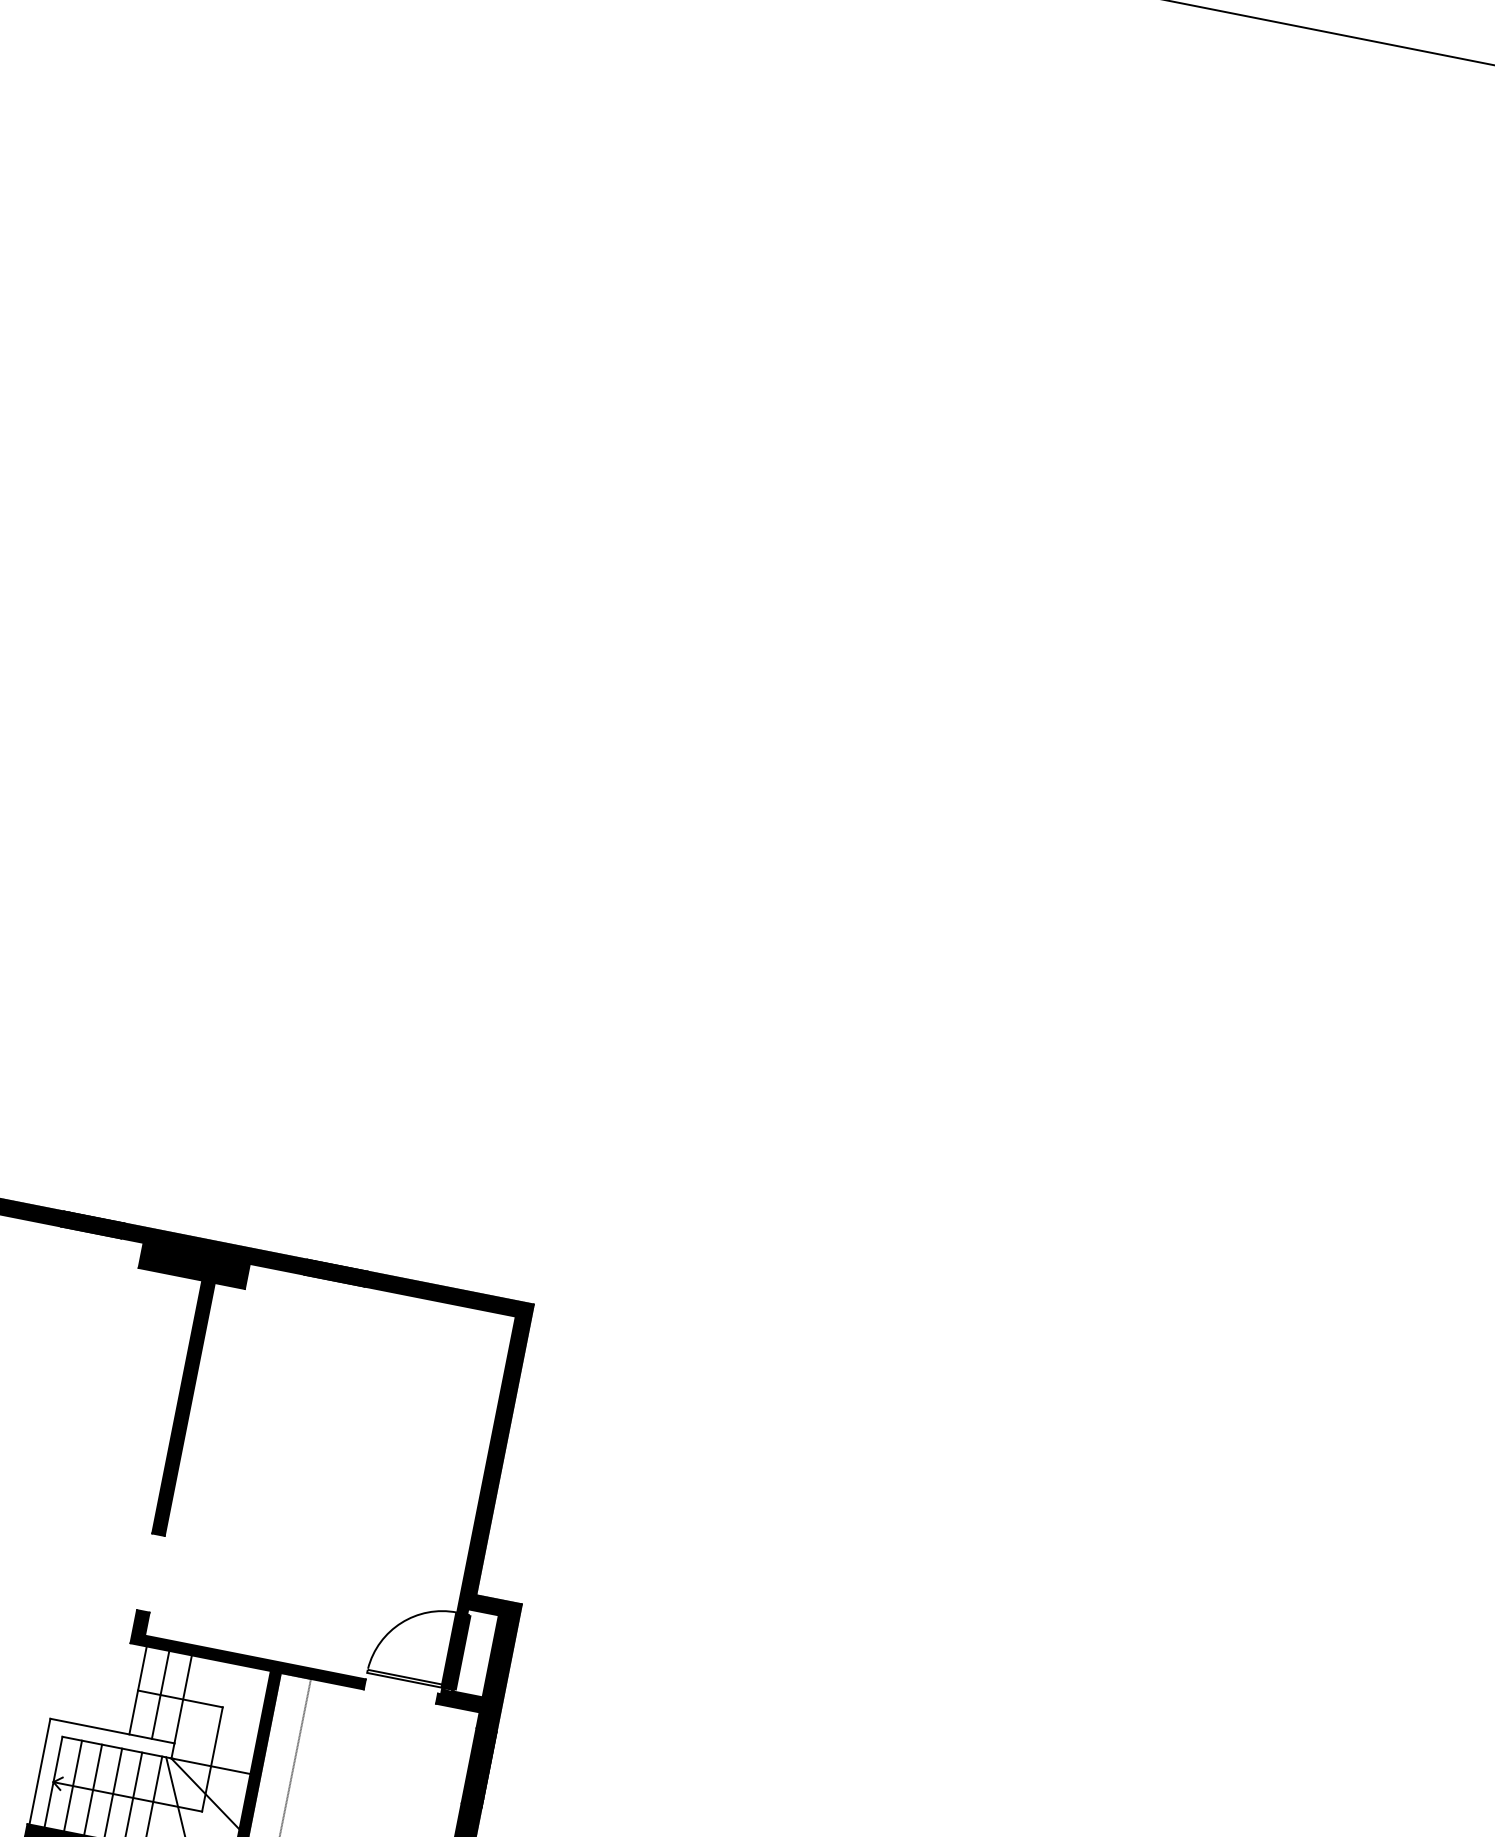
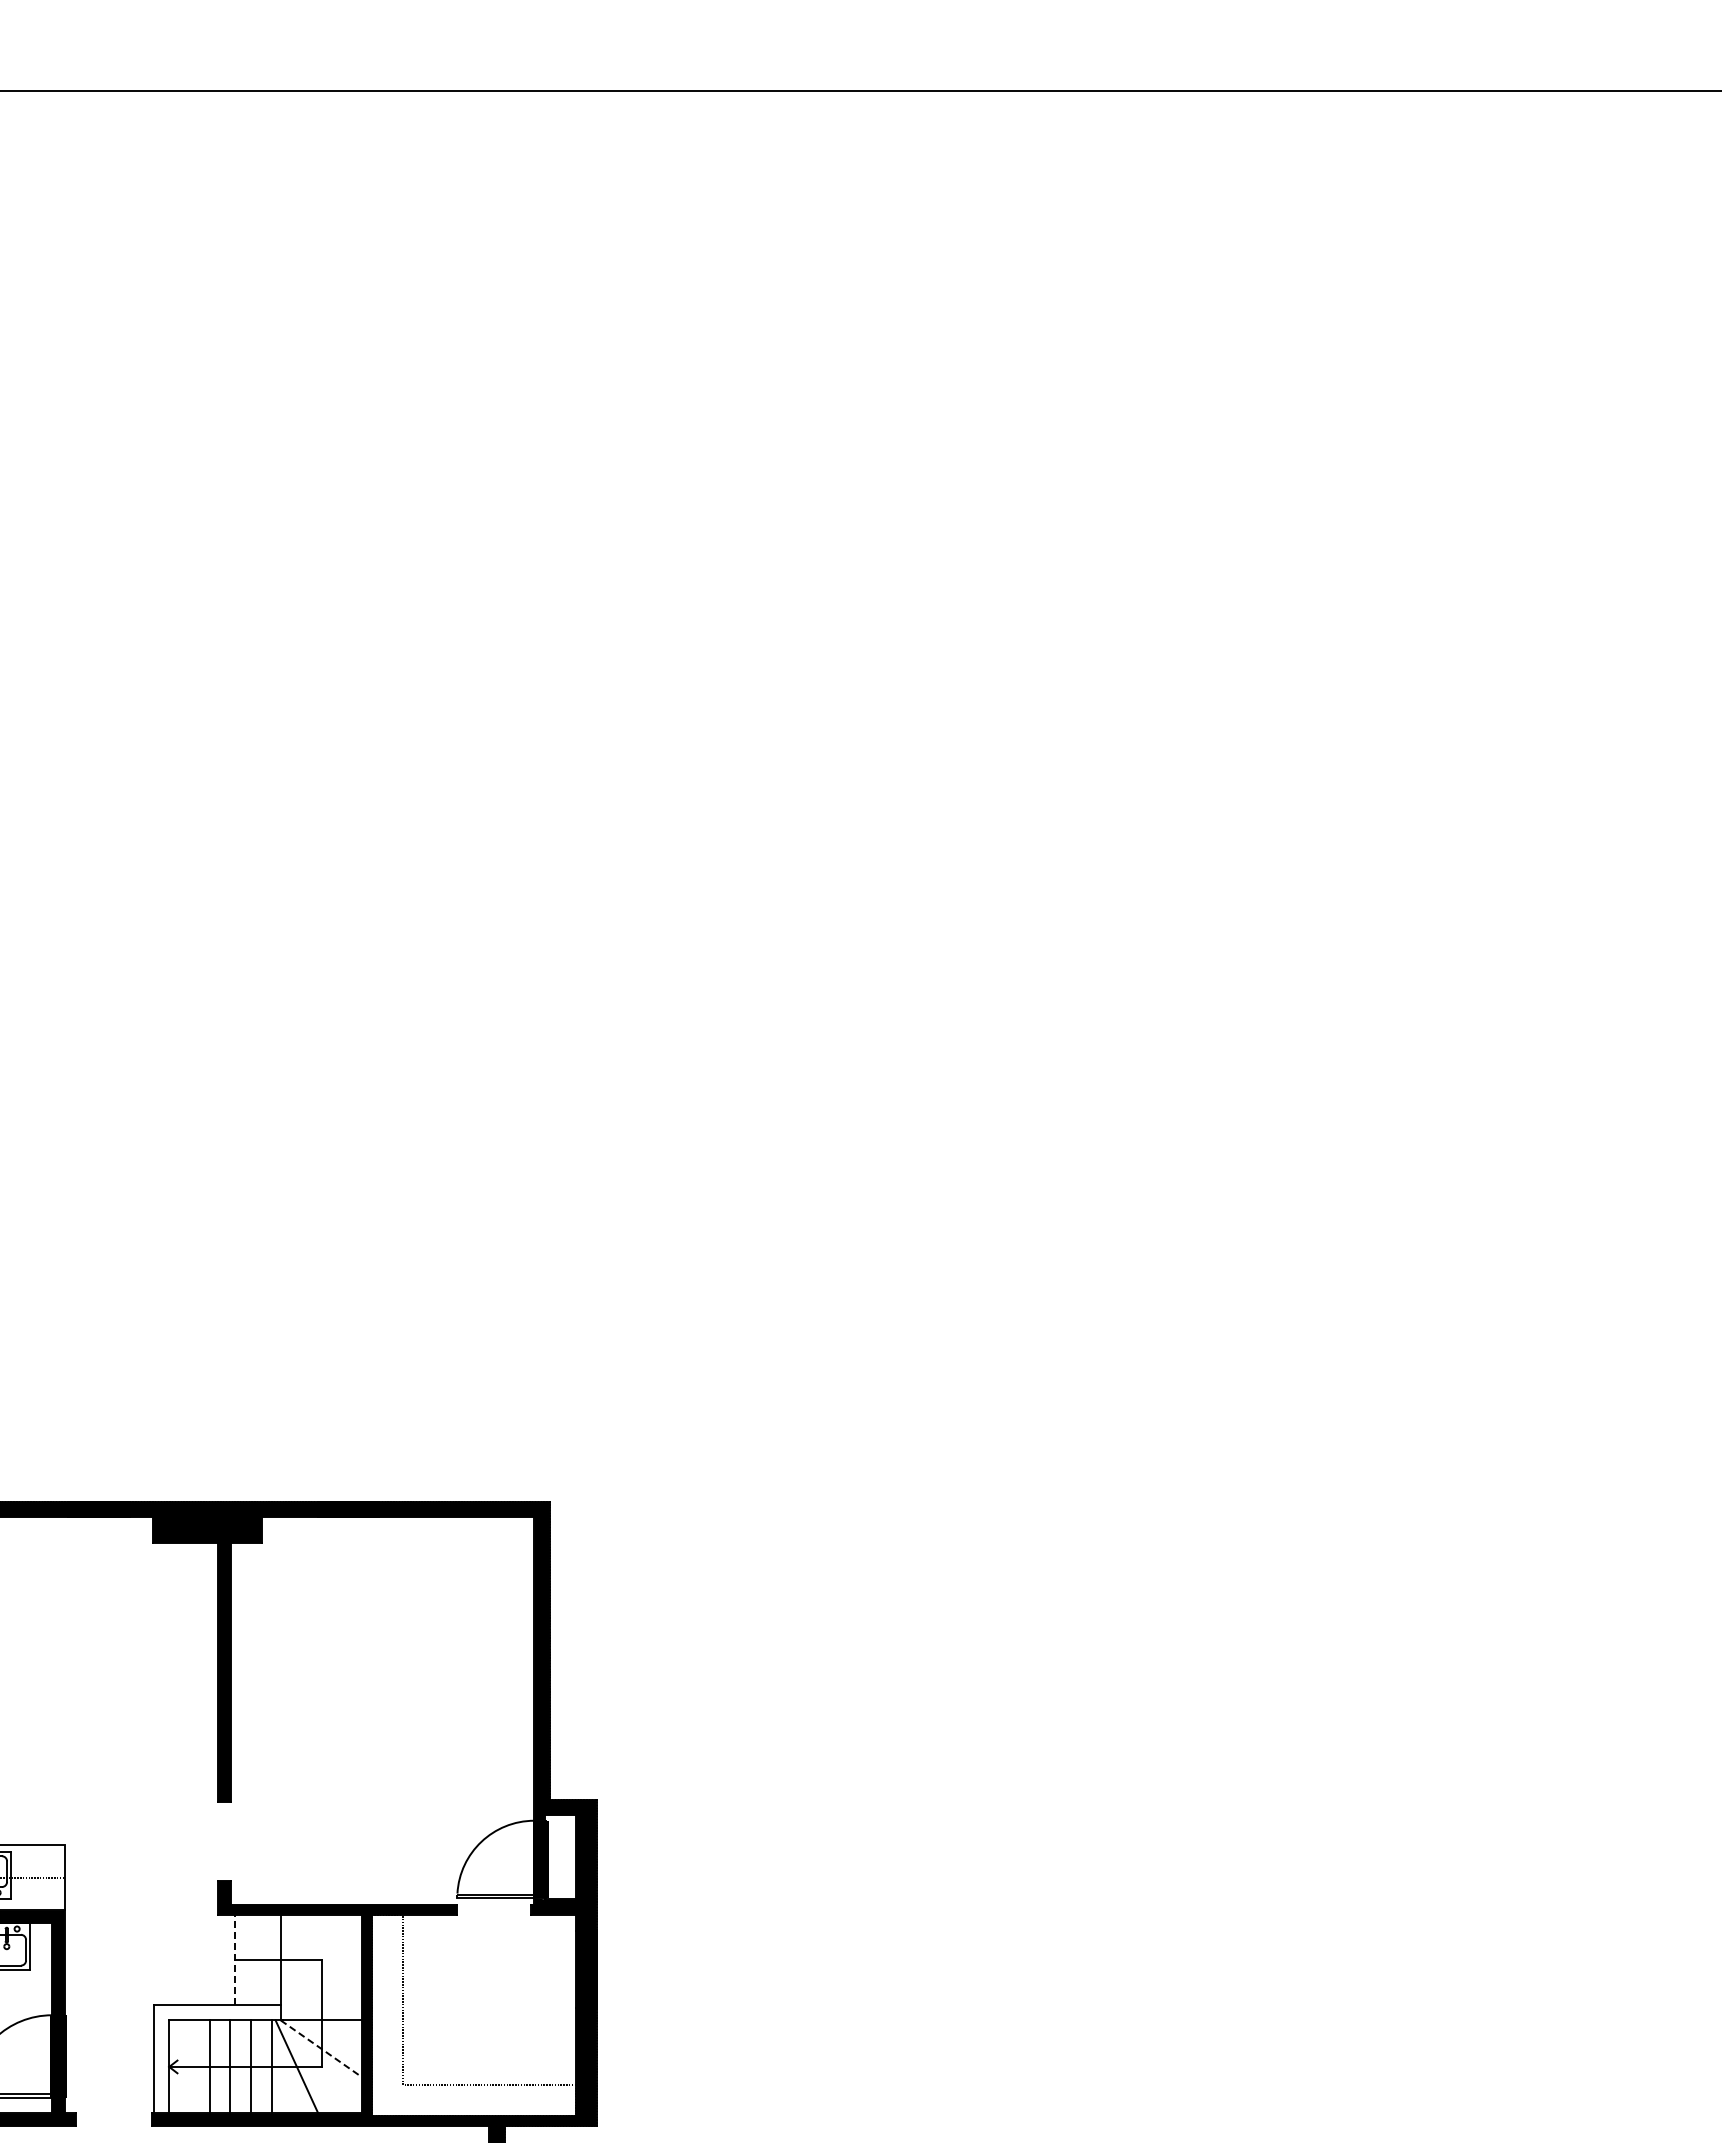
line: (137, 1690) -> (234, 1959), solid -> dashed
line: (160, 1694) -> (257, 1959), removed
line: (73, 1785) -> (189, 2066), removed
line: (205, 1793) -> (321, 2048), solid -> dashed

